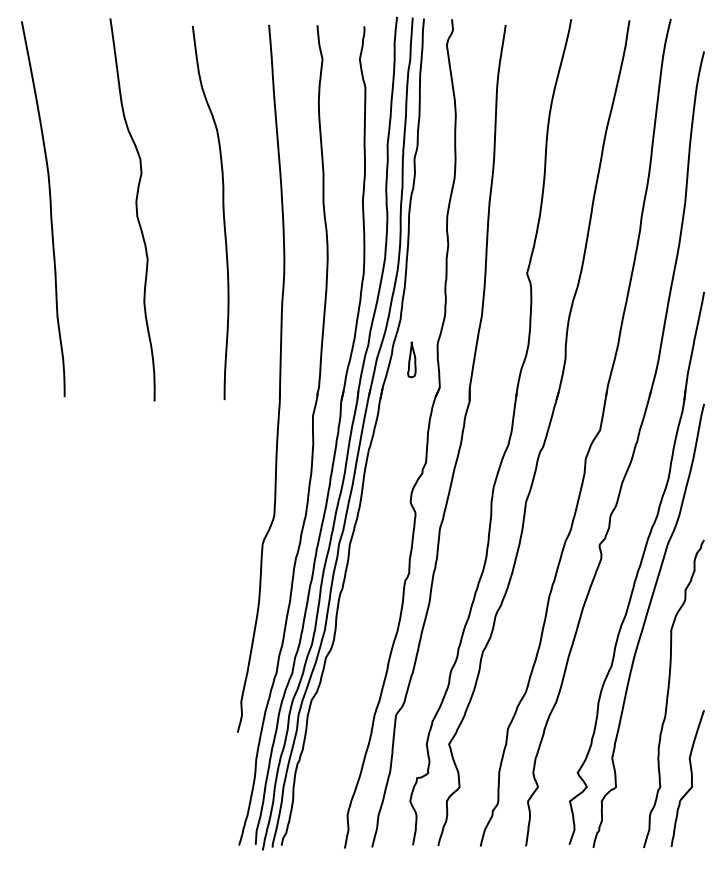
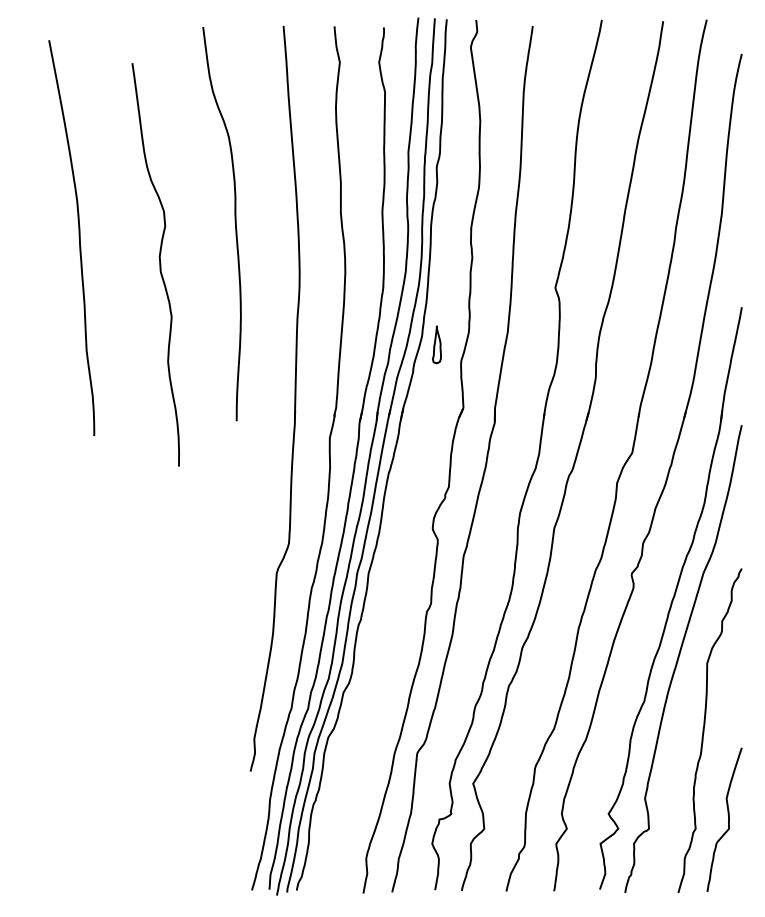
curve: (49, 209) -> (78, 238), moved
curve: (136, 209) -> (159, 264), moved
part: (411, 359) -> (436, 344), moved

